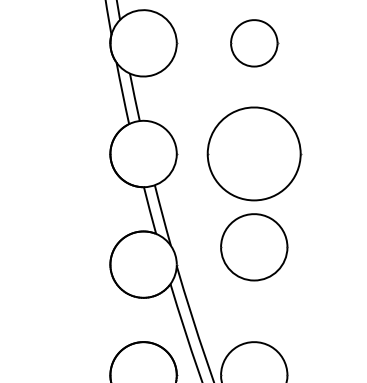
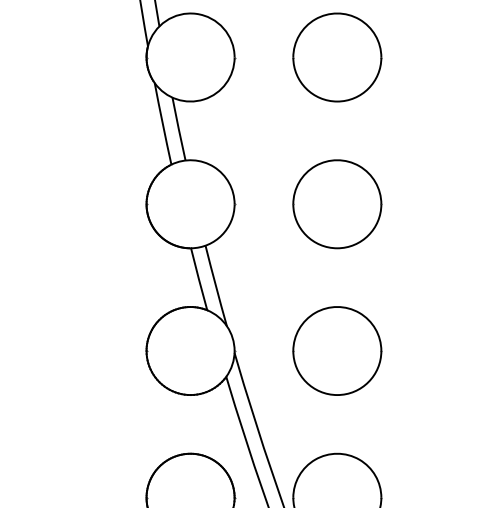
part: (254, 43) -> (337, 57), size x1.43
part: (254, 154) -> (337, 204), size x0.71
part: (254, 246) -> (337, 350), moved

